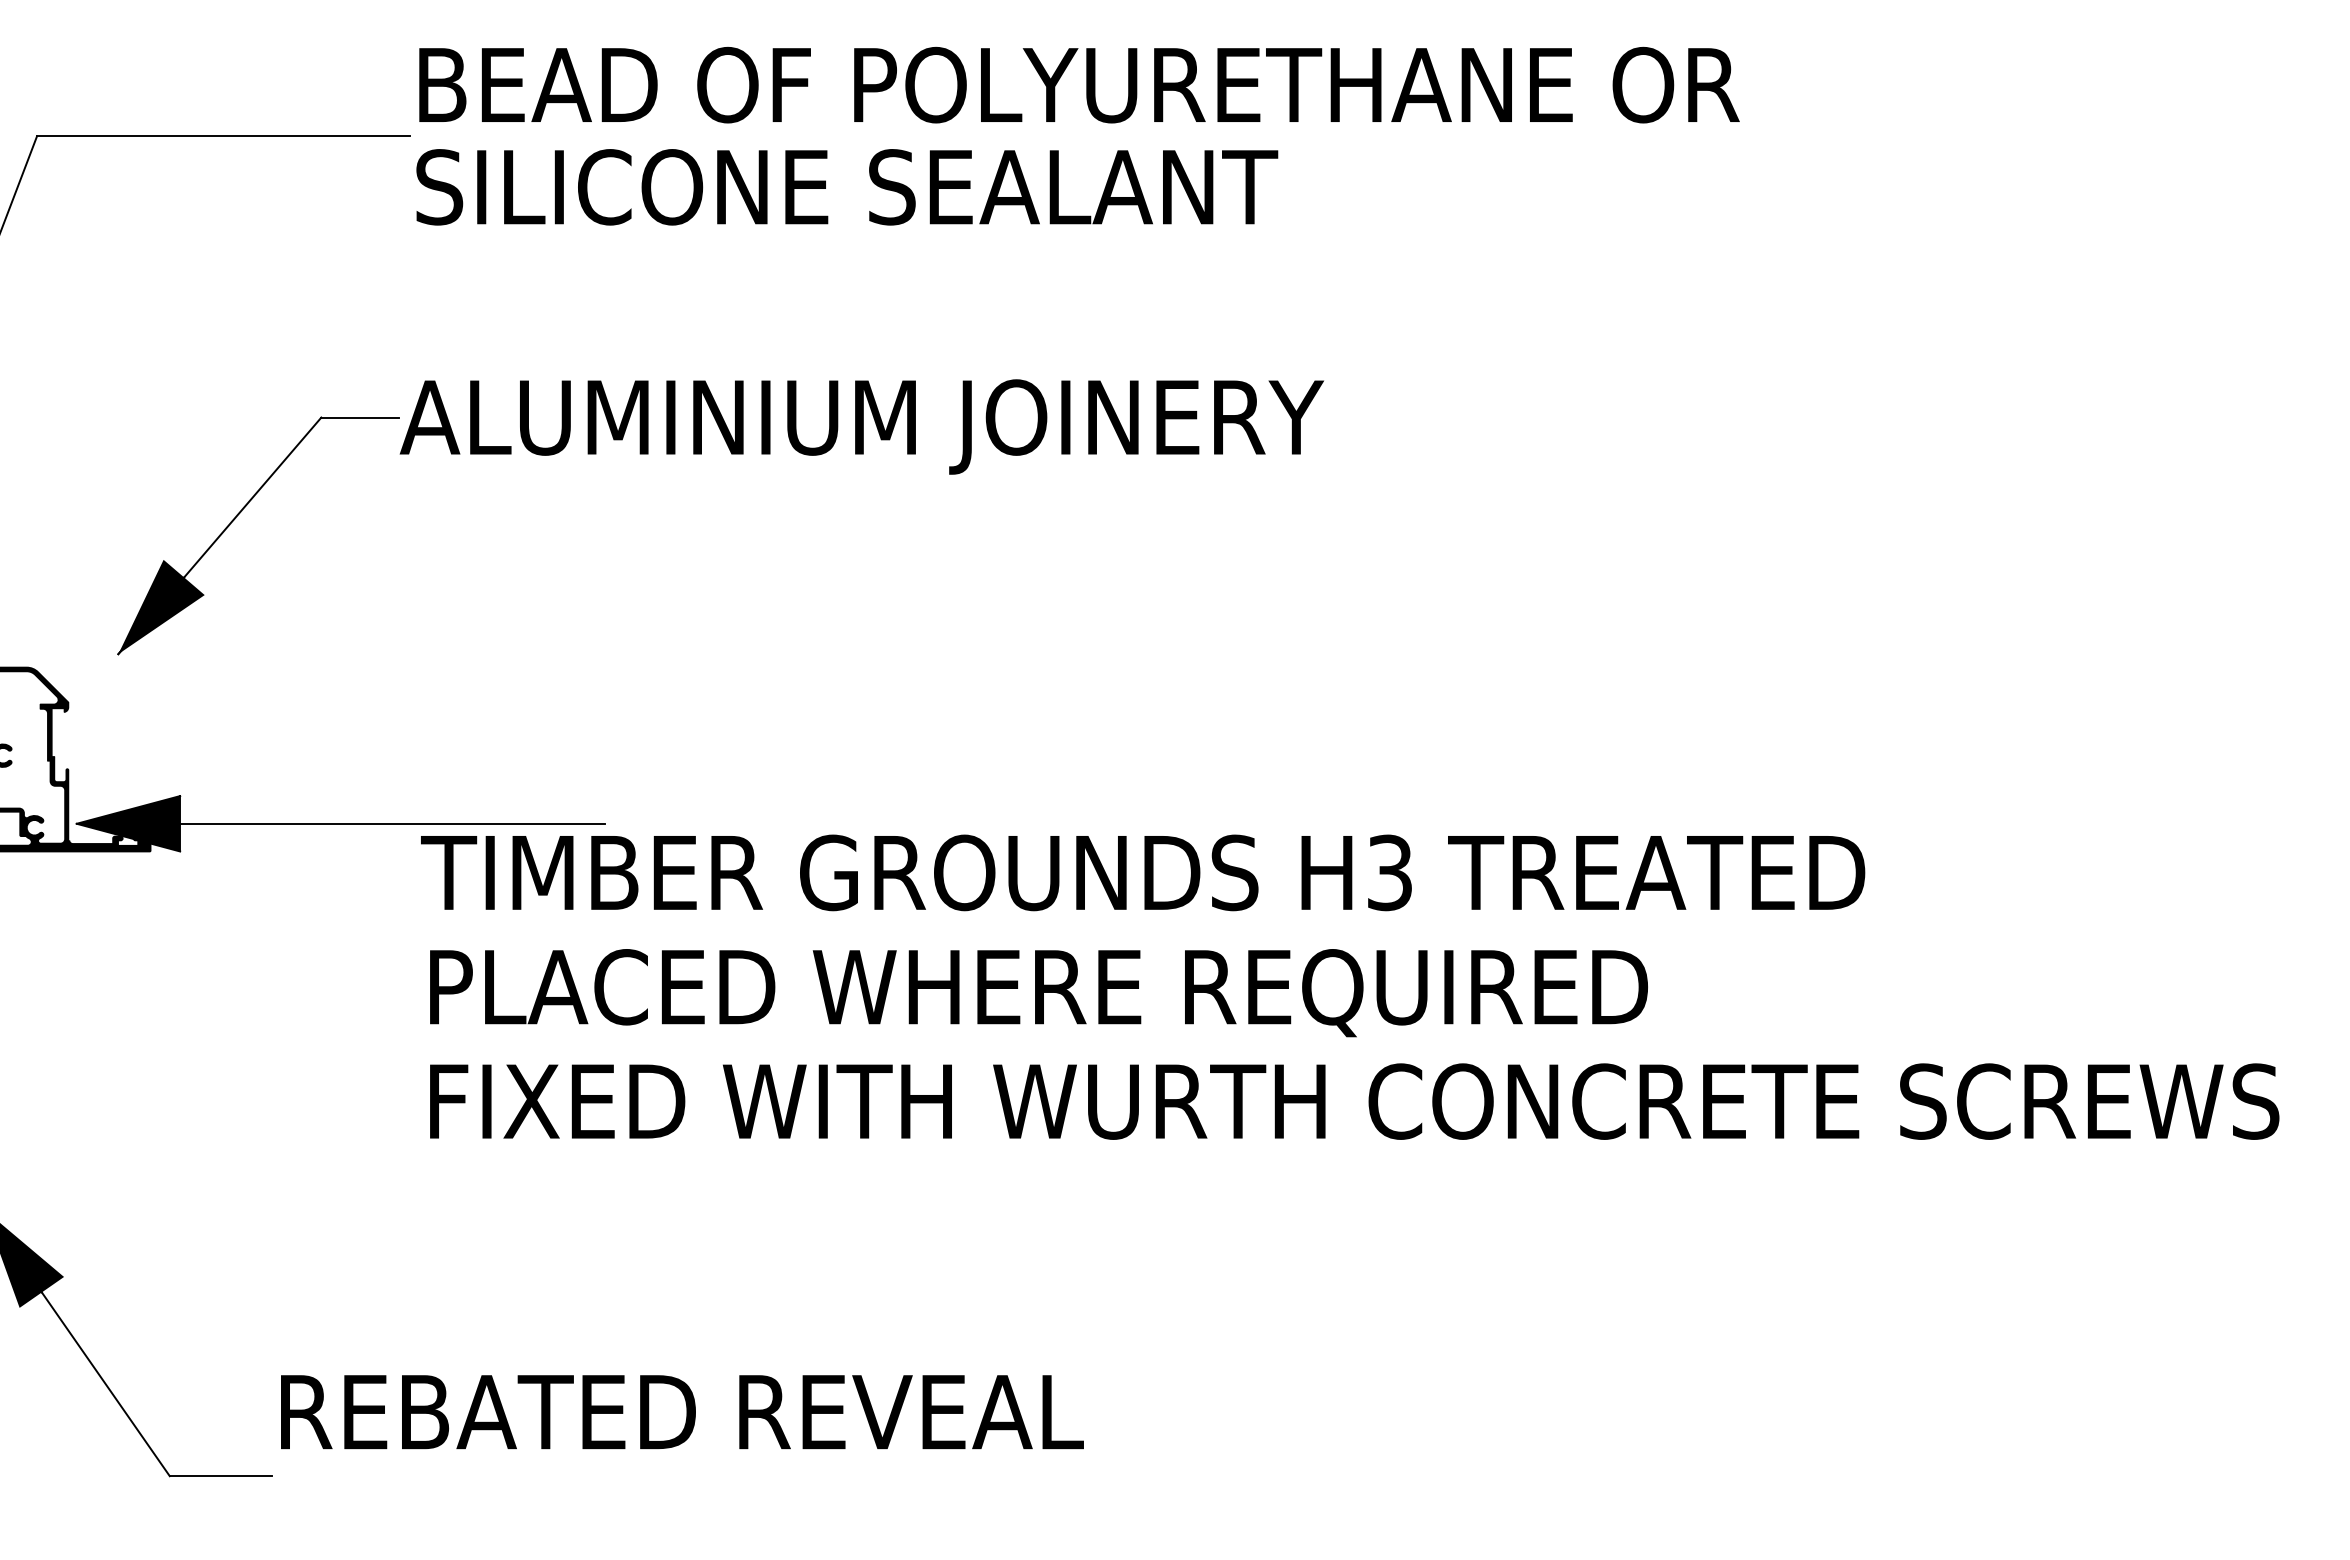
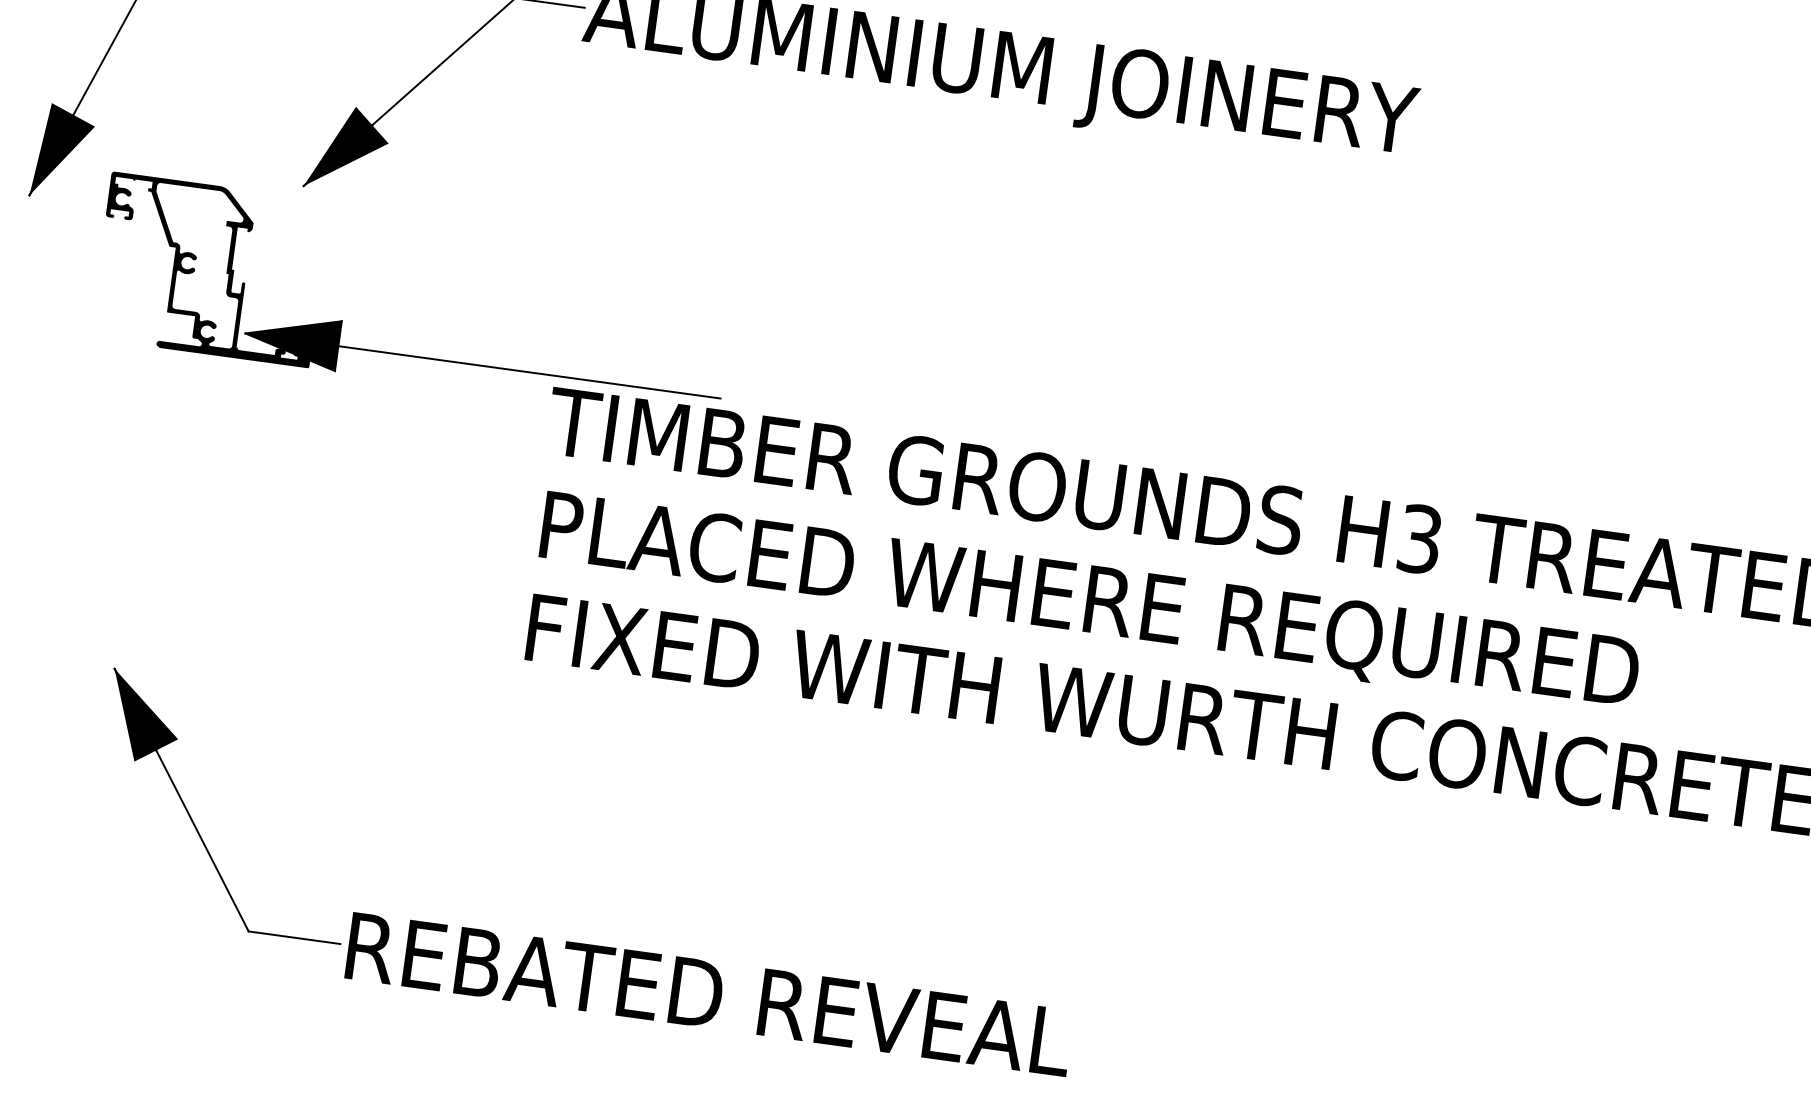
text: (682, 1412) -> (709, 994), moved

